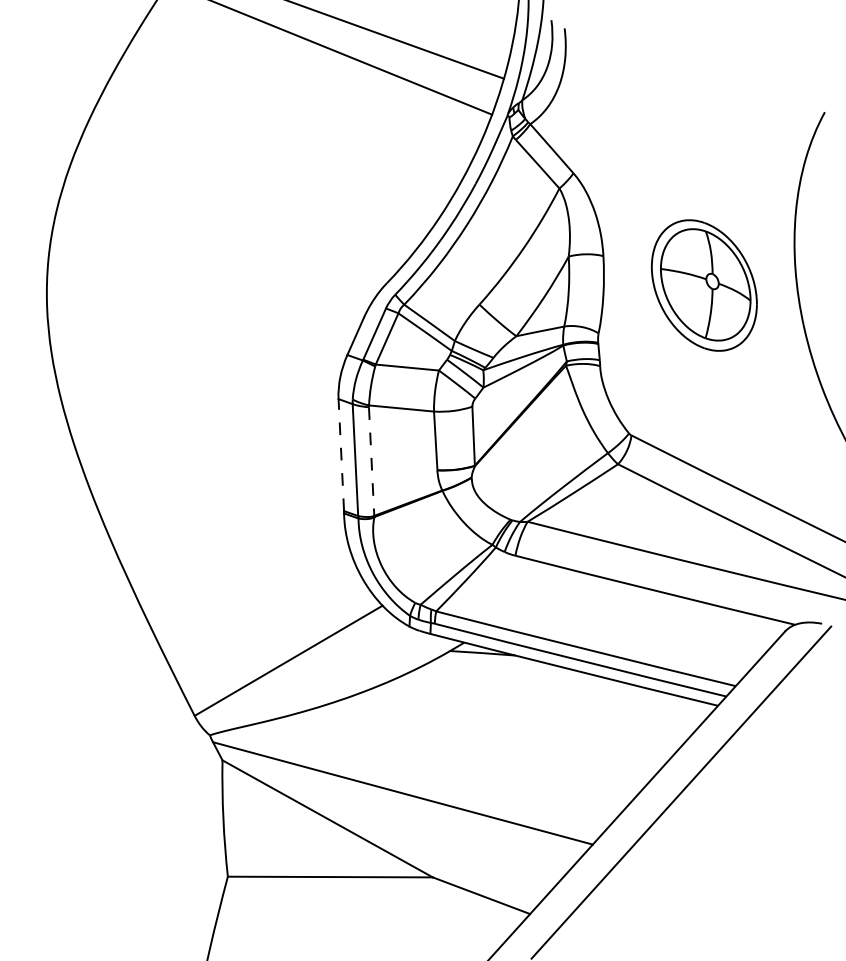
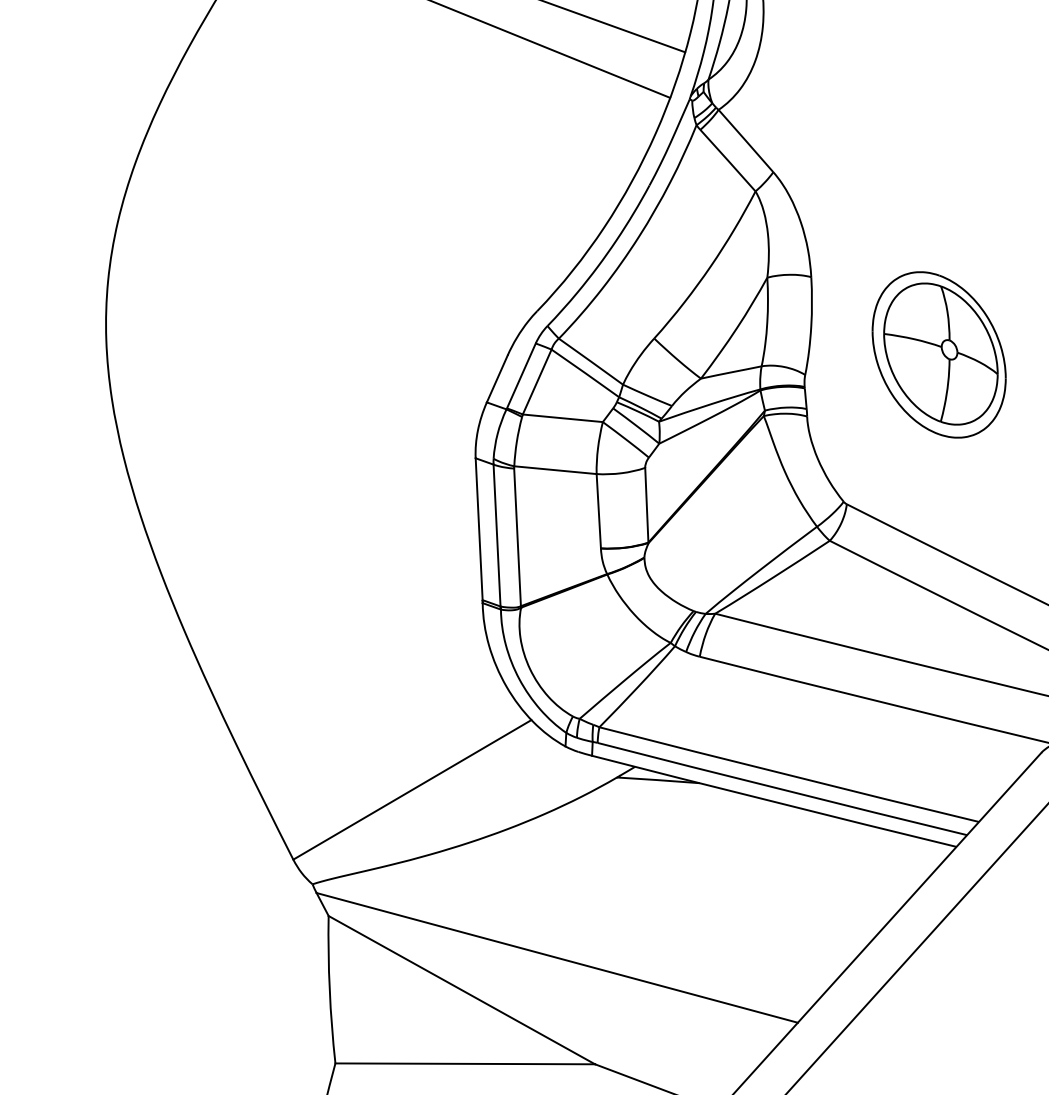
part: (704, 285) -> (939, 354), moved
line: (341, 454) -> (479, 528), dashed -> solid
line: (371, 462) -> (517, 538), dashed -> solid

